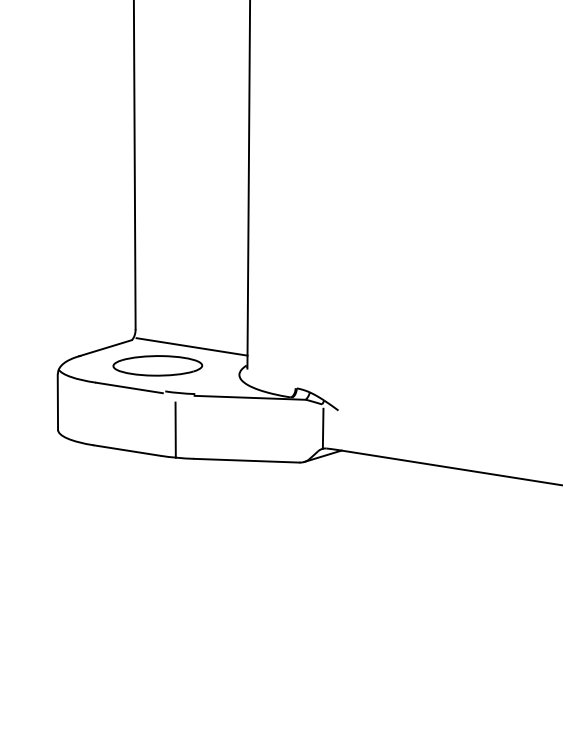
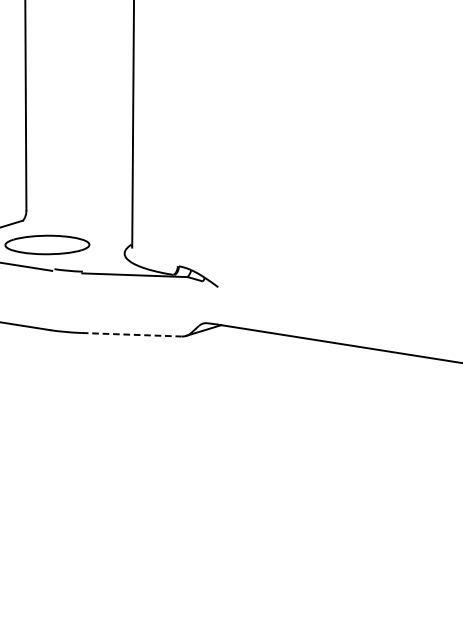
line: (191, 346) -> (79, 226), removed
line: (322, 428) -> (203, 304), removed
line: (175, 429) -> (64, 305), removed
line: (246, 460) -> (131, 334), solid -> dashed

